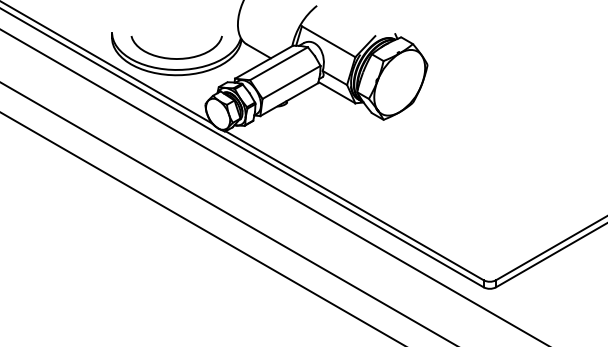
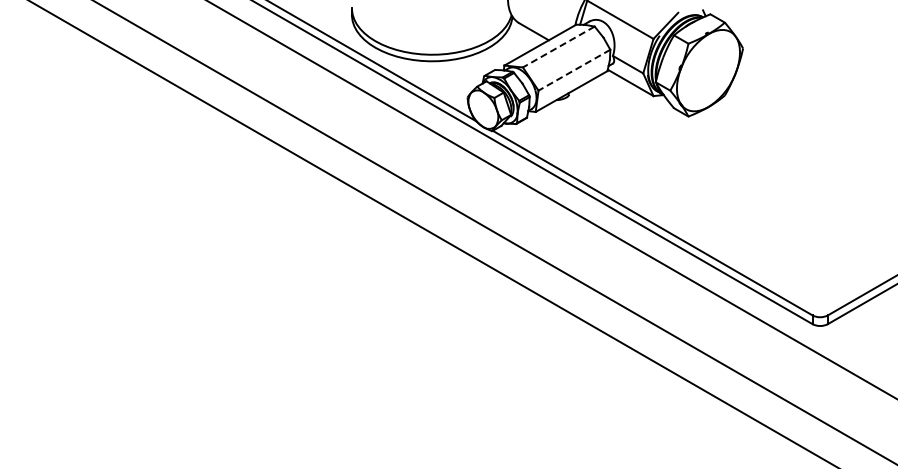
curve: (177, 58) -> (432, 40), removed
line: (278, 64) -> (558, 47), solid -> dashed
line: (291, 82) -> (574, 70), solid -> dashed

